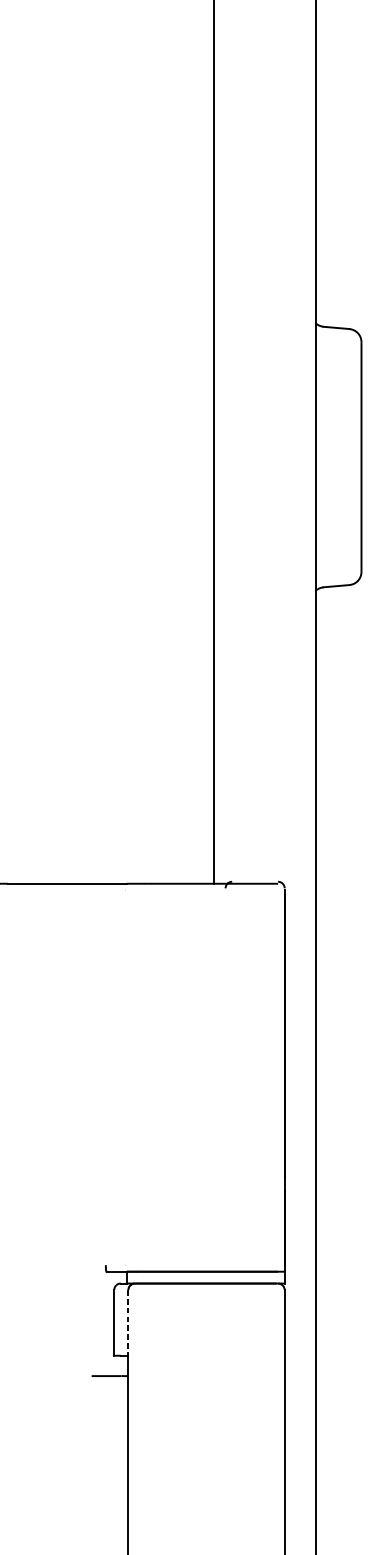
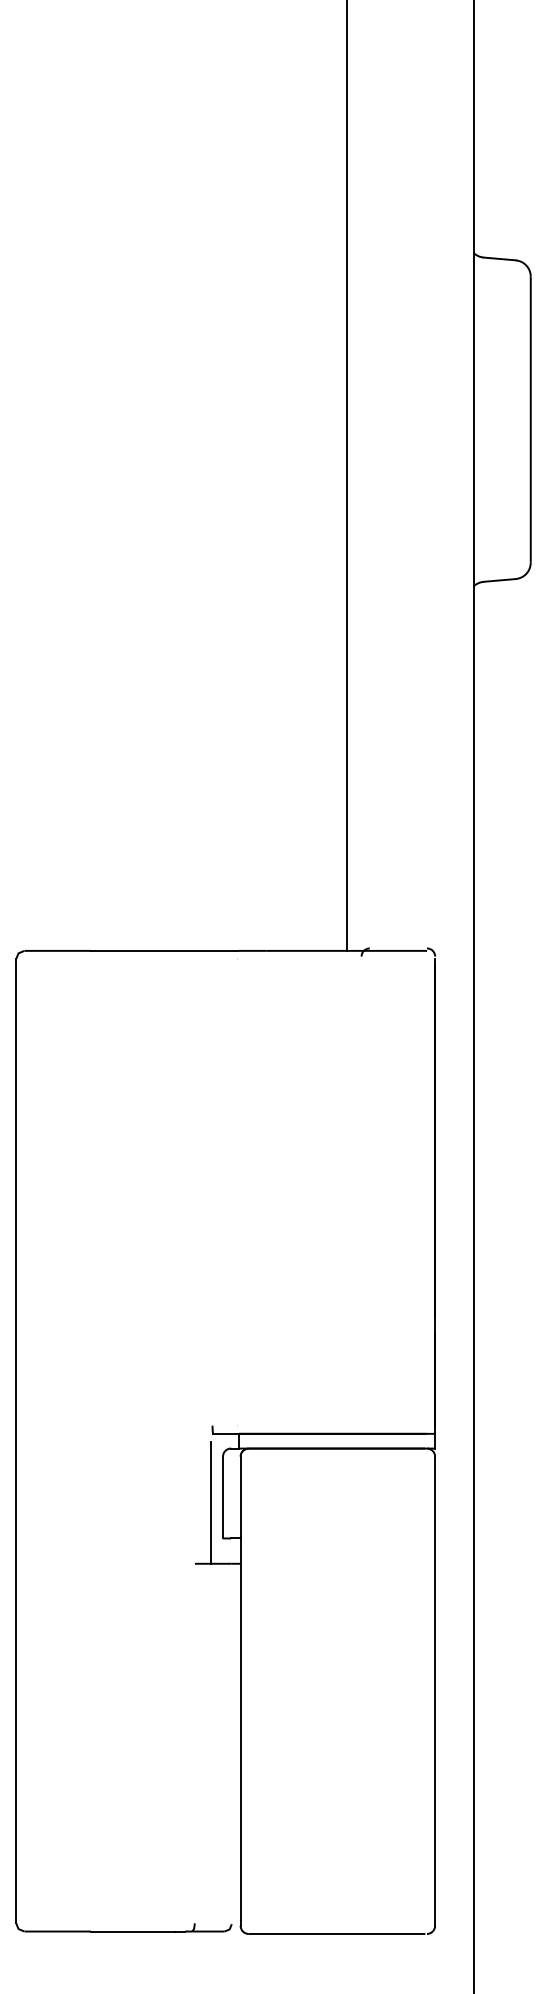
line: (128, 1322) -> (240, 1497), dashed -> solid
line: (105, 1326) -> (211, 1502), added

